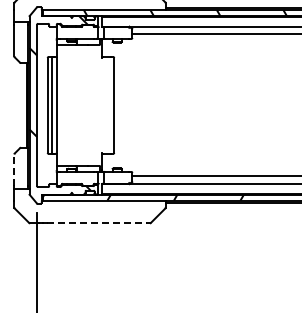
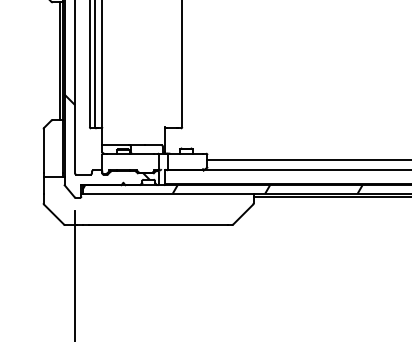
line: (14, 169) -> (43, 150), dashed -> solid
line: (97, 223) -> (159, 225), dashed -> solid

